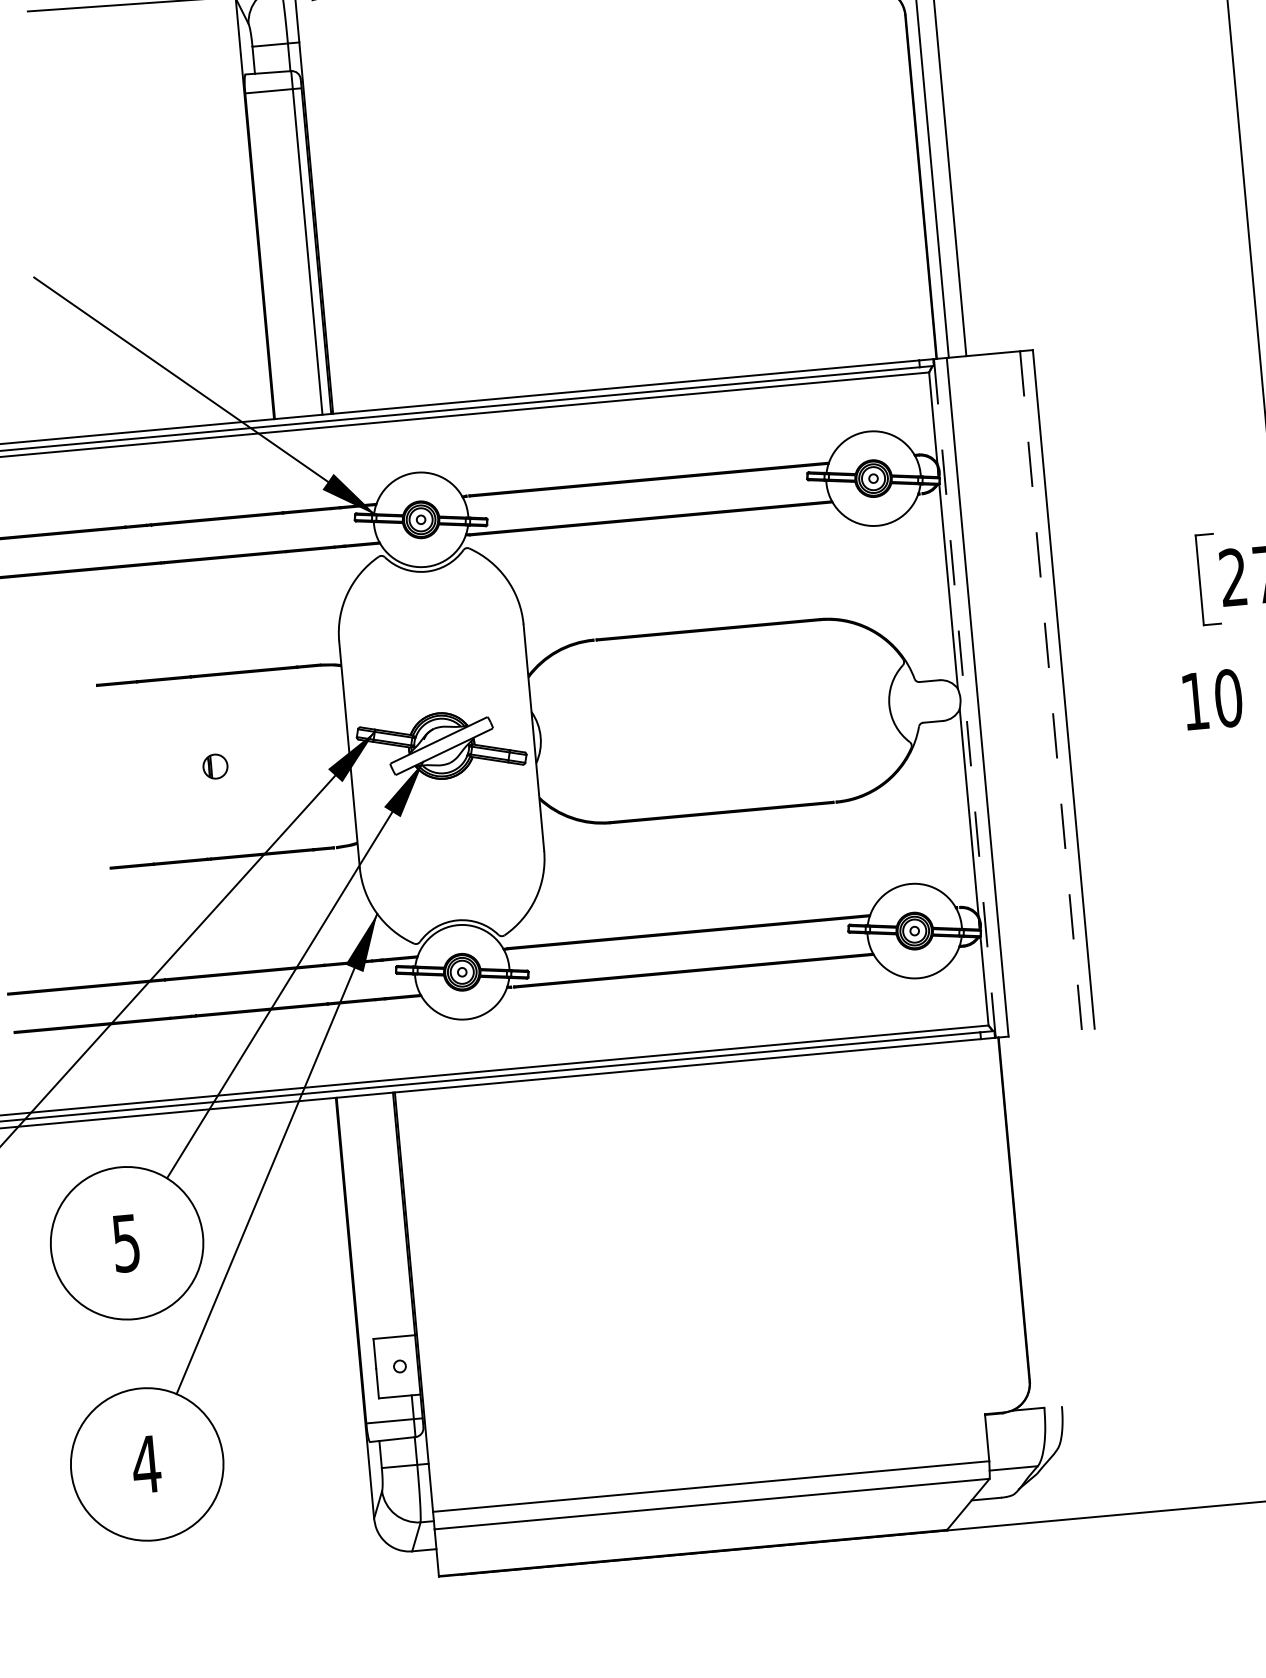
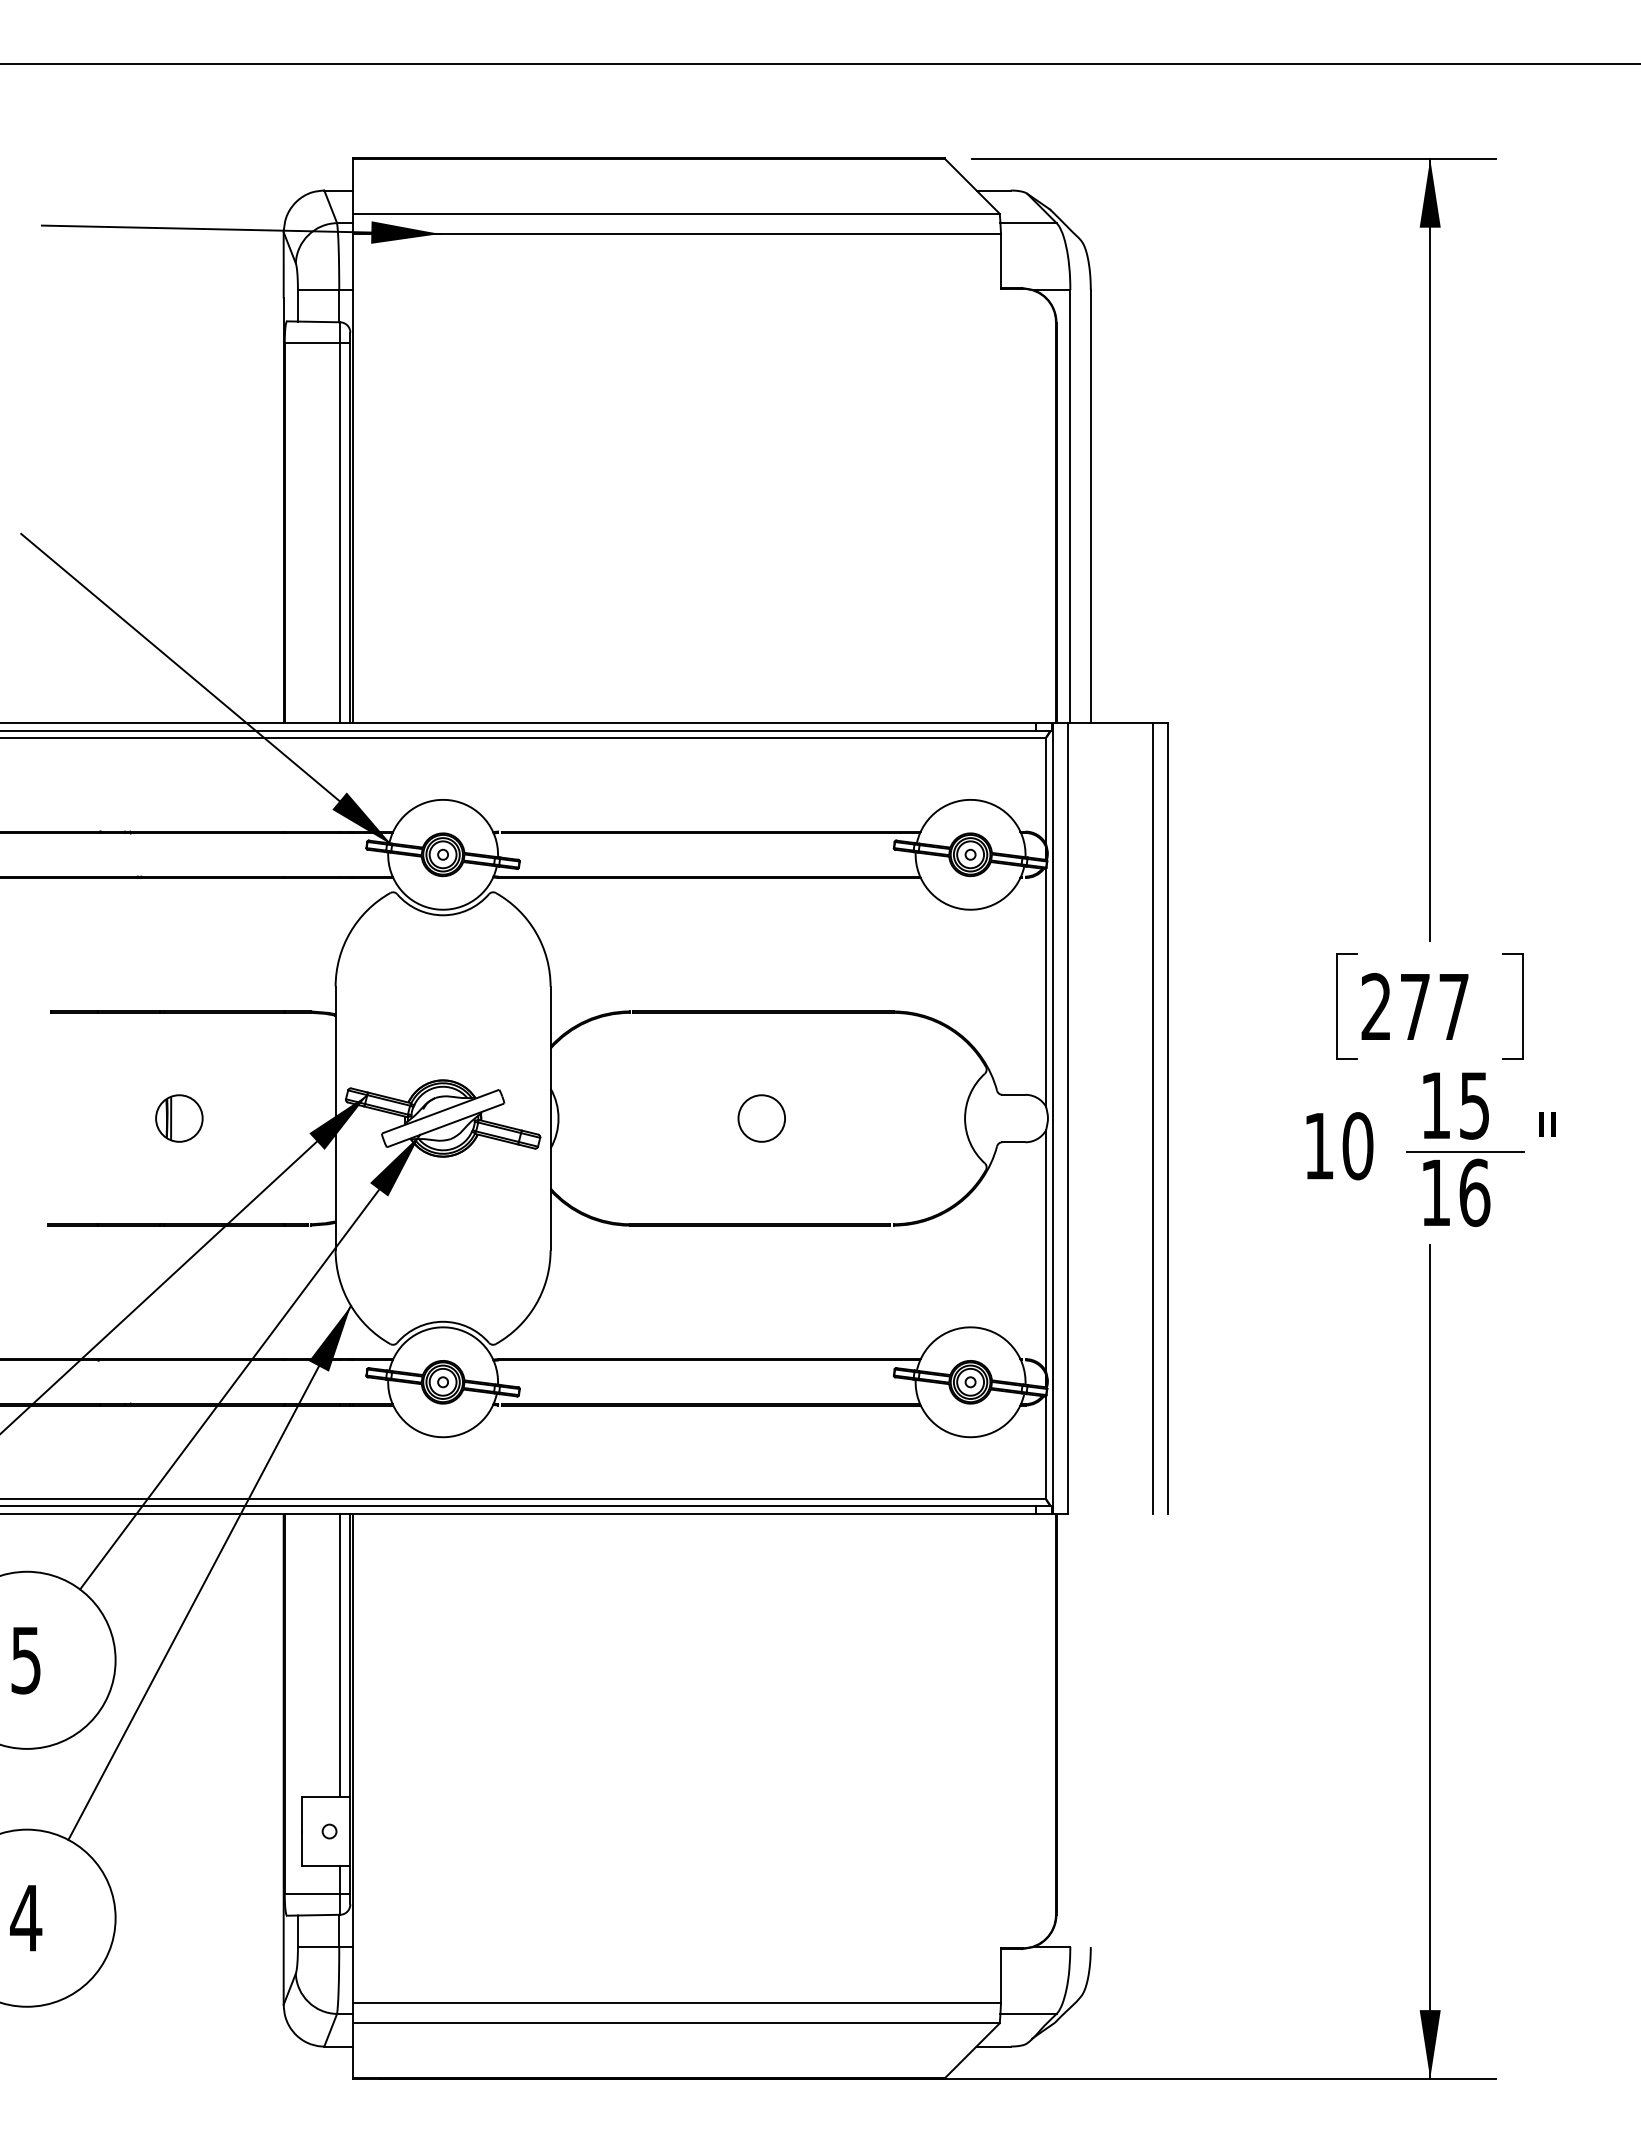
line: (1051, 690) -> (1153, 1118), dashed -> solid
line: (965, 698) -> (1053, 1118), dashed -> solid
circle: (714, 721) -> (761, 1118), added
part: (215, 766) -> (179, 1118), size x1.67
line: (395, 1214) -> (340, 1655), added

